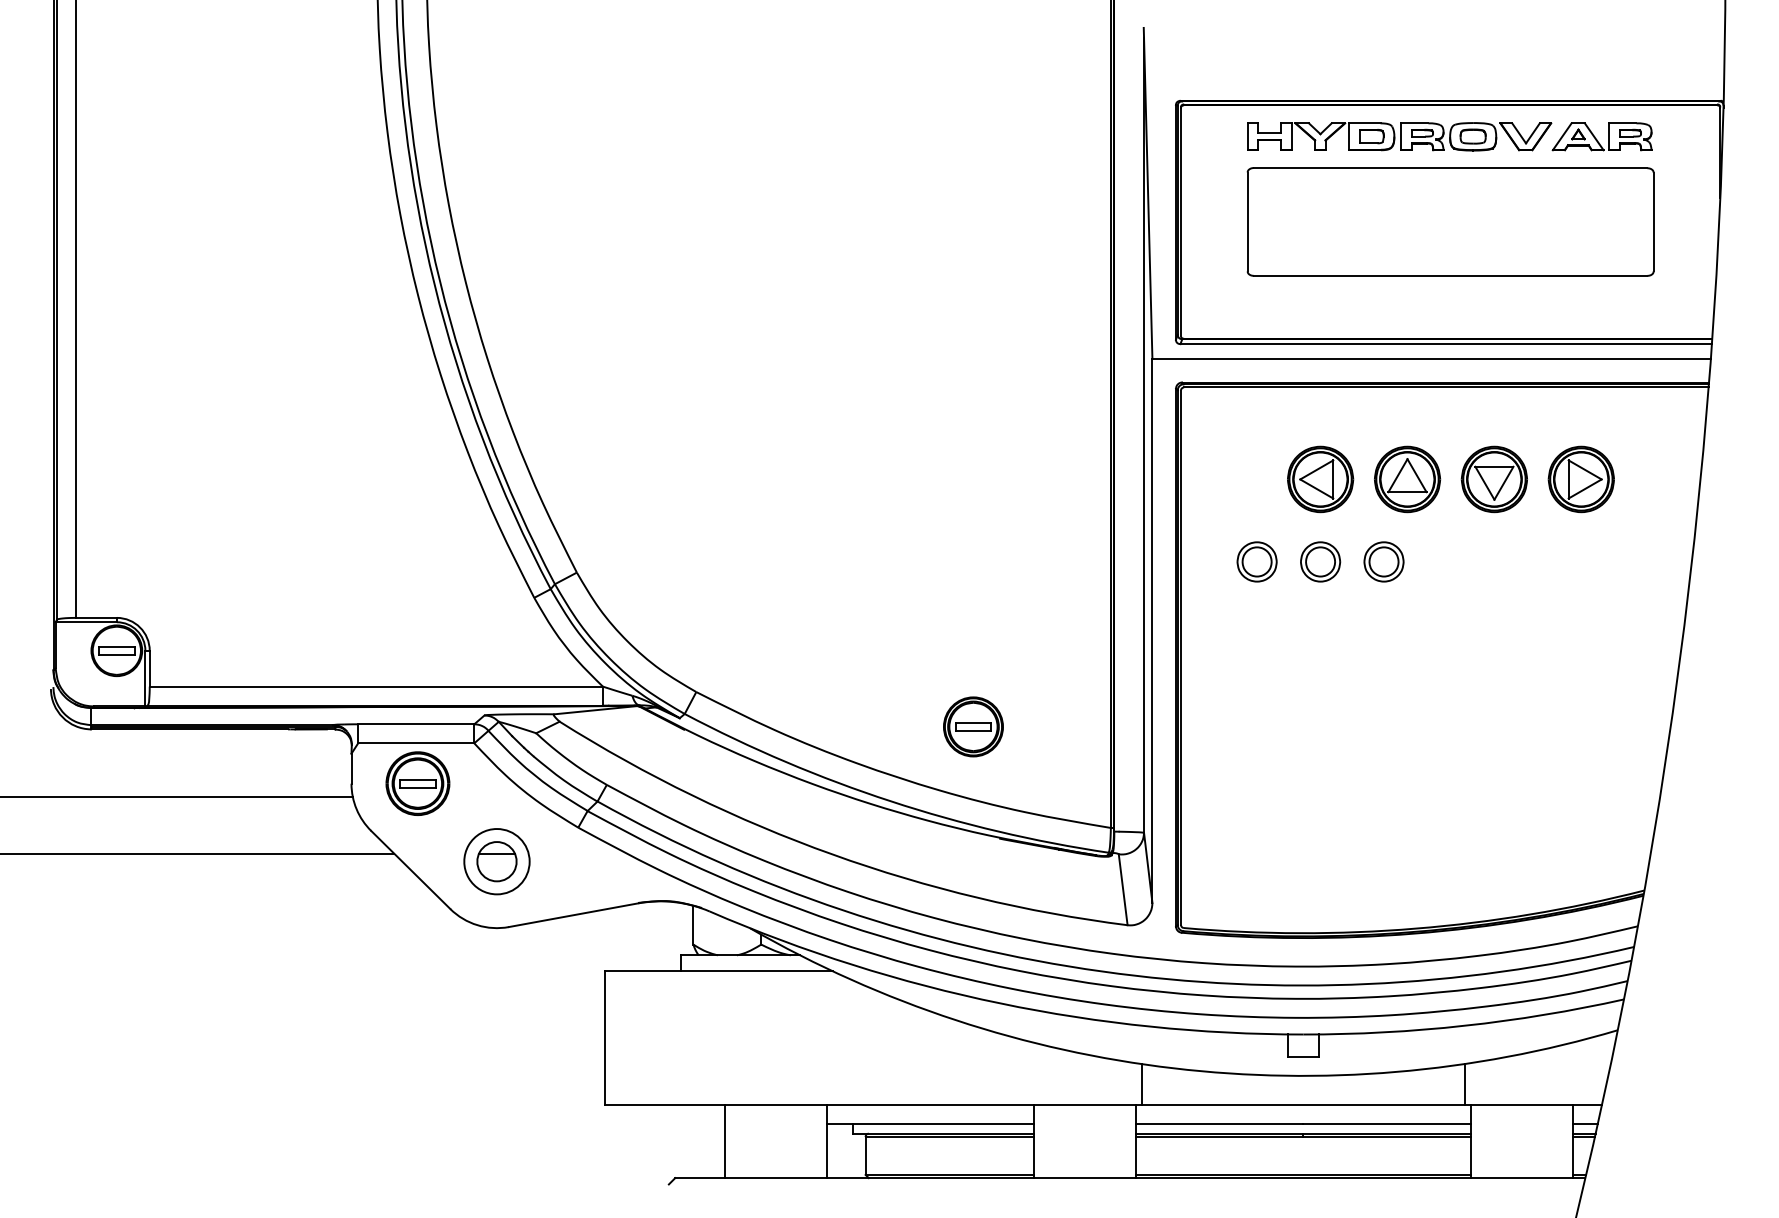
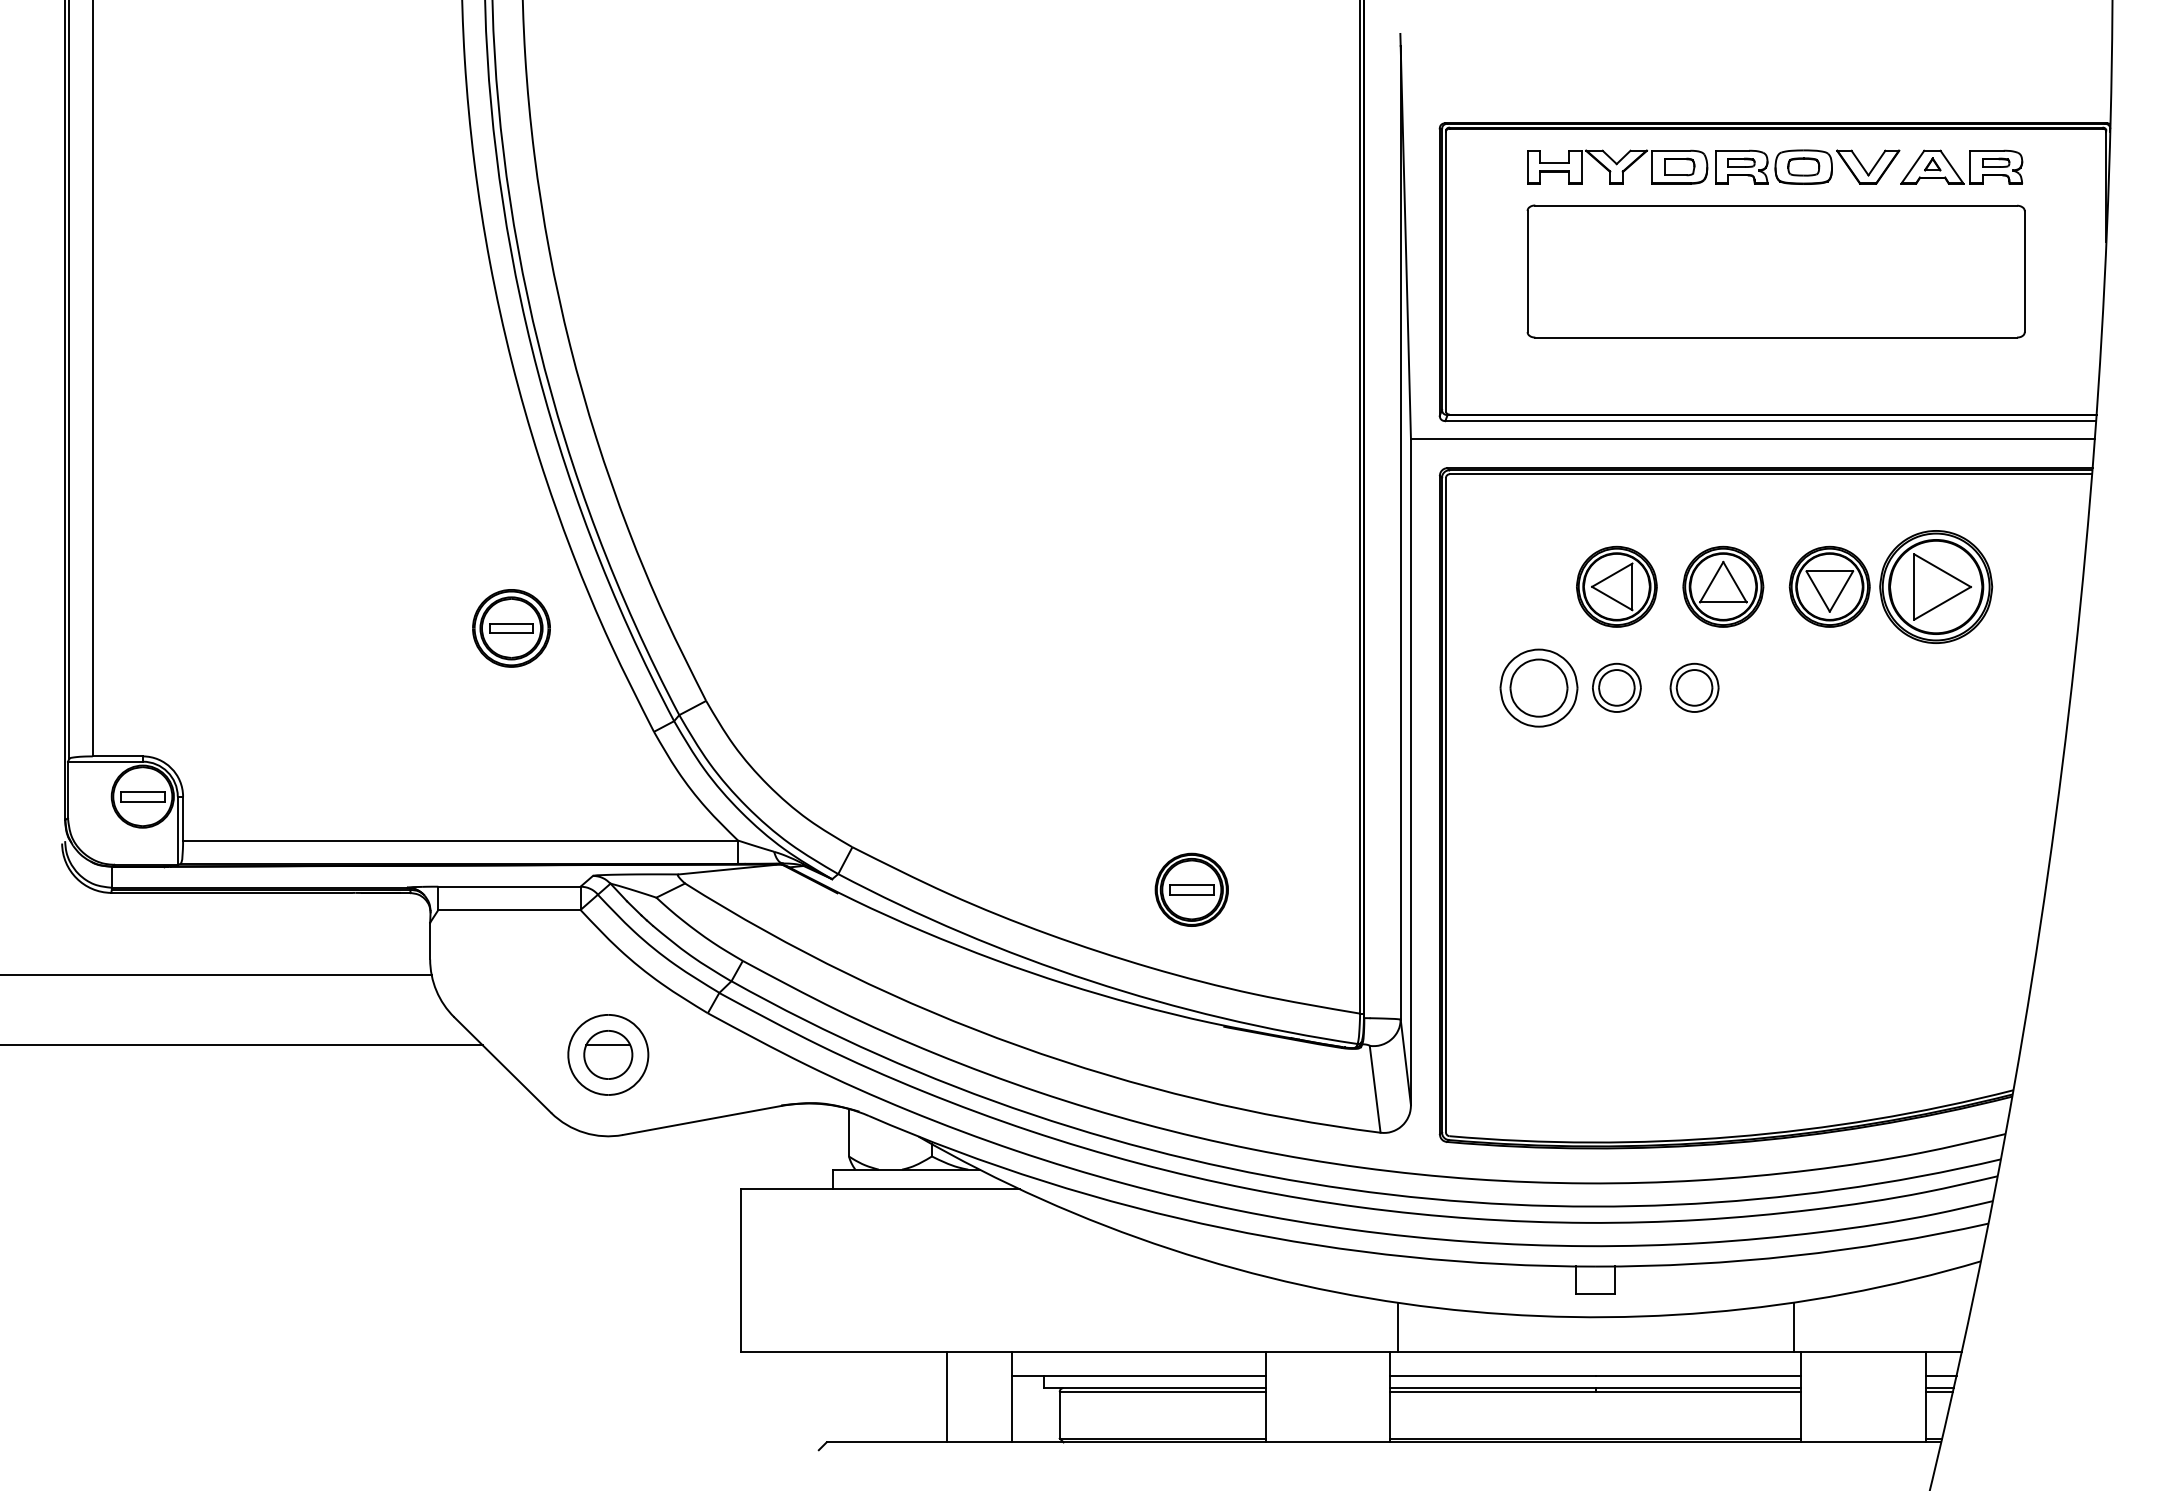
part: (1581, 479) -> (1936, 586), size x1.4
part: (1257, 561) -> (1539, 687), size x1.6
part: (417, 783) -> (511, 628), moved
line: (724, 1141) -> (946, 1397), moved

